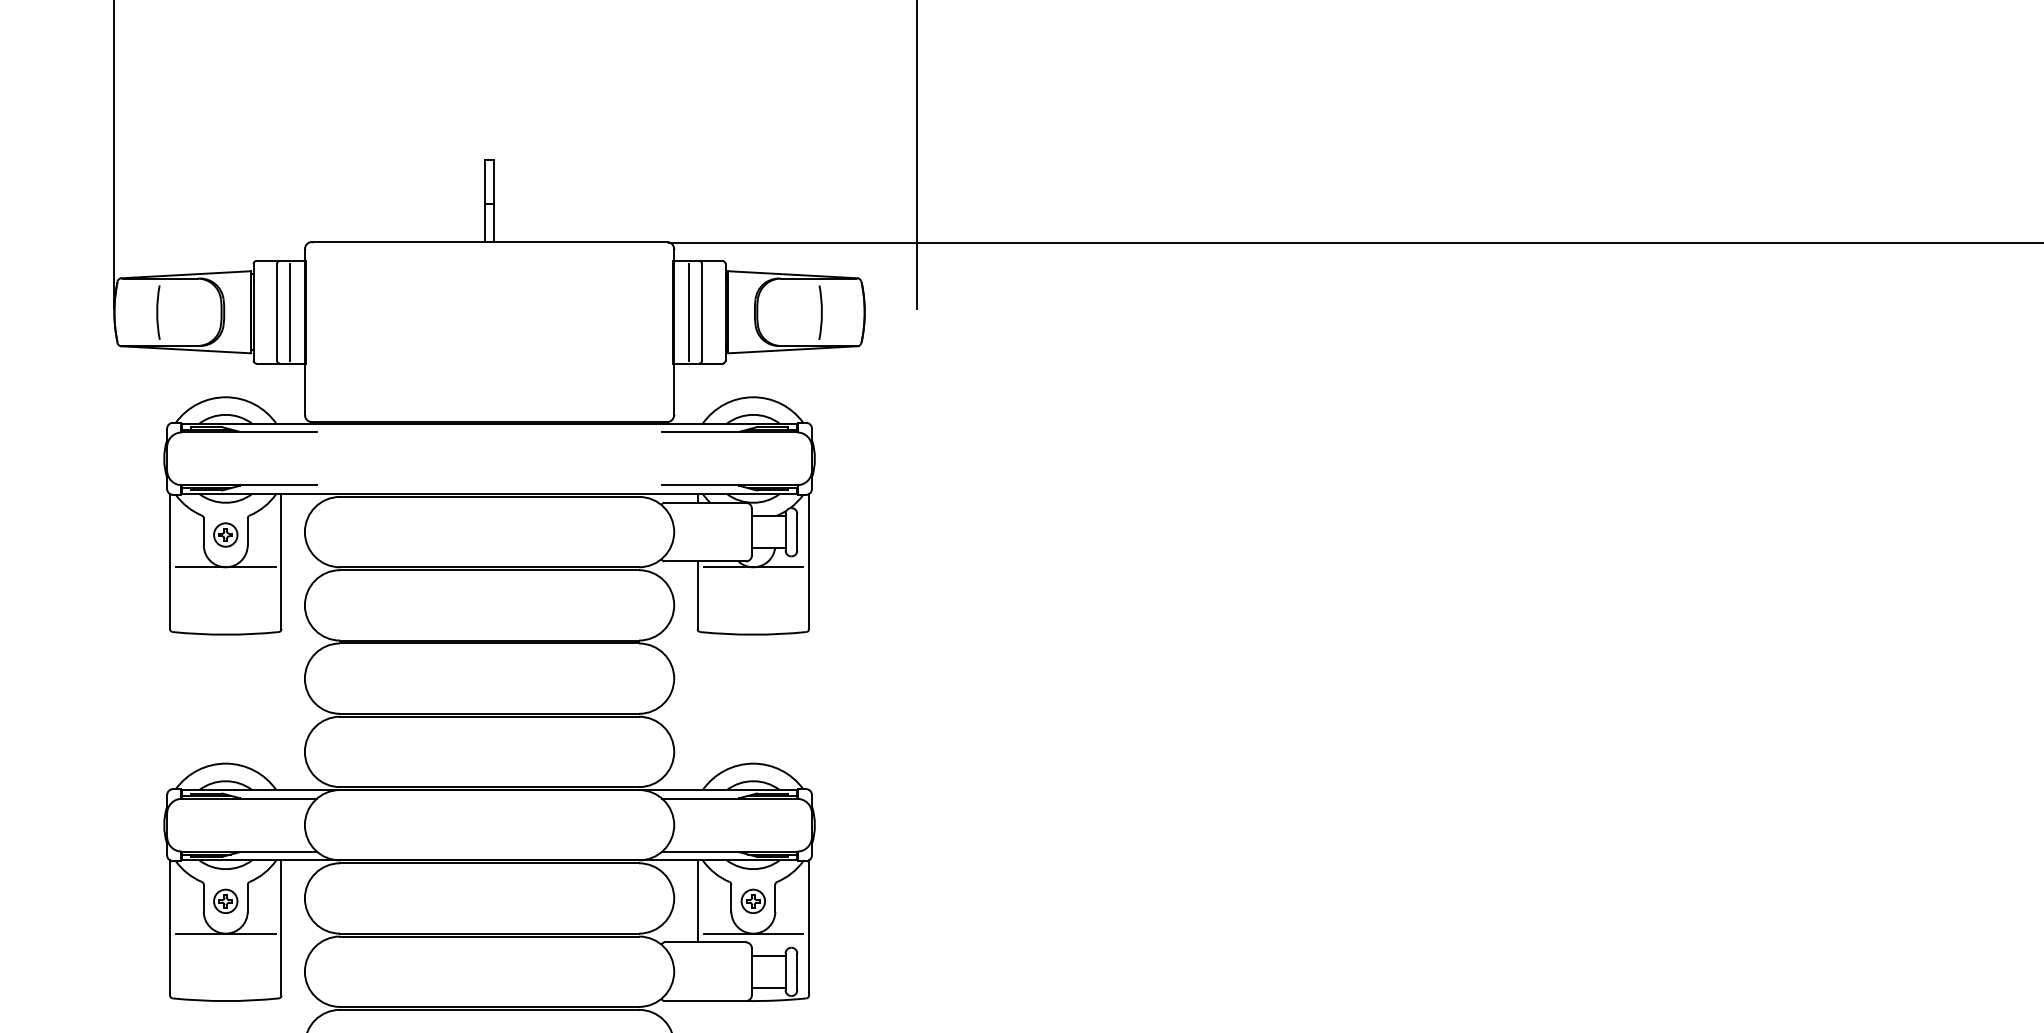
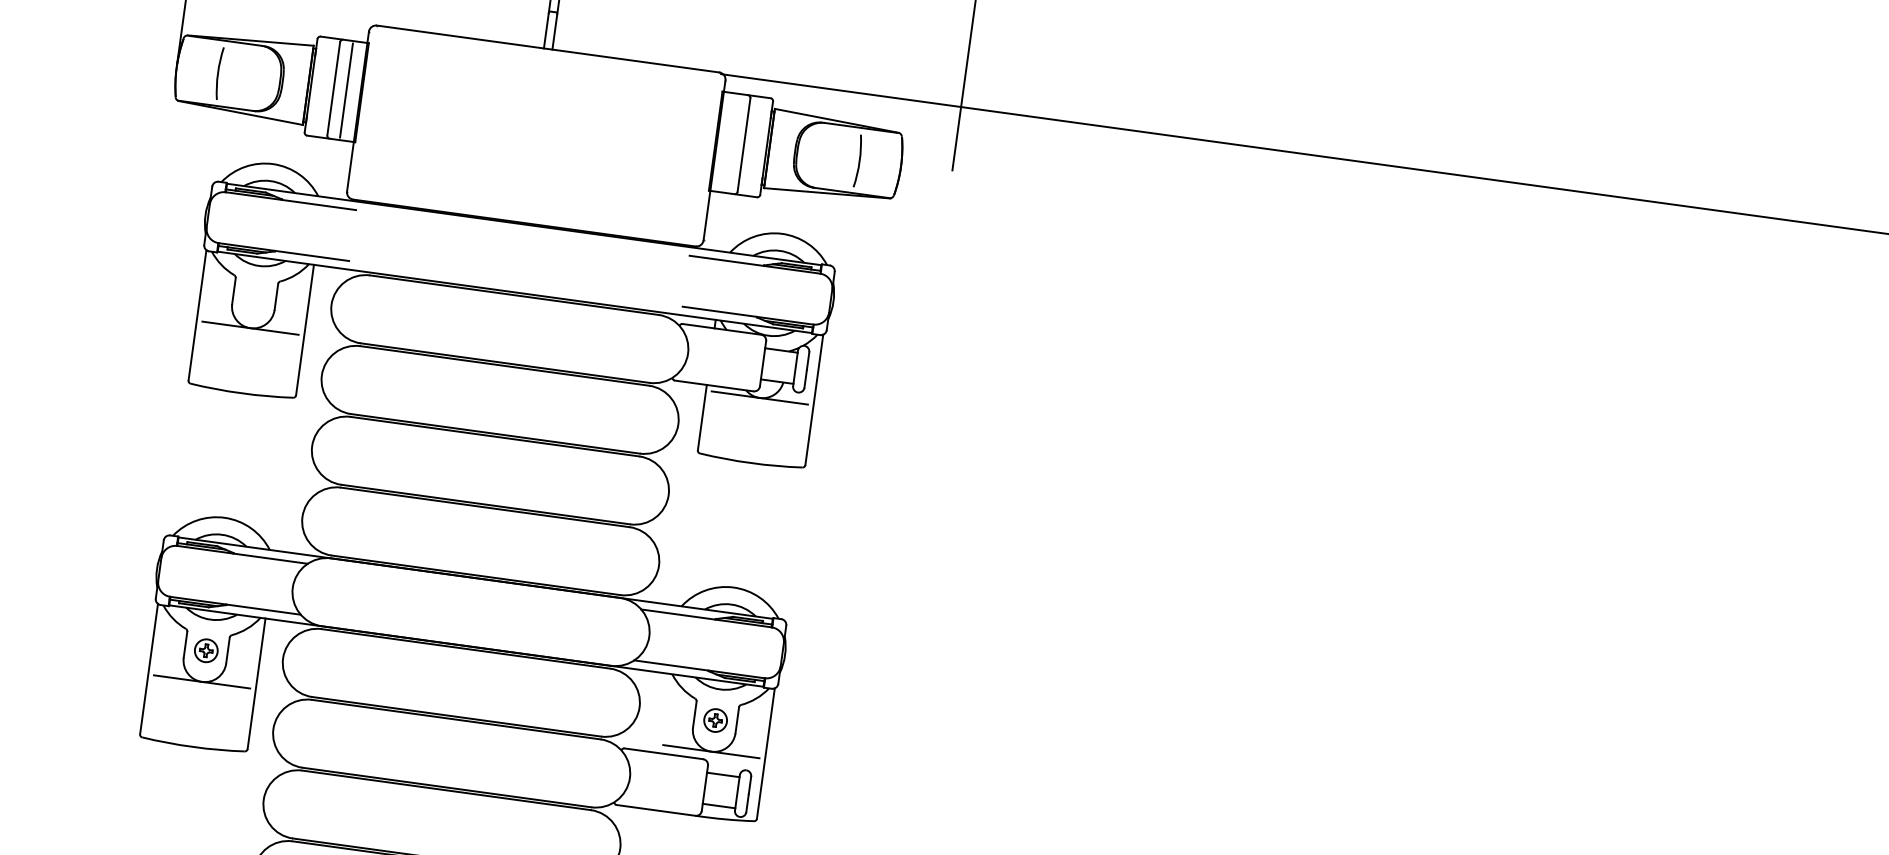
line: (688, 311) -> (731, 142), removed
part: (225, 534) -> (254, 296), removed
line: (697, 901) -> (661, 713), removed

